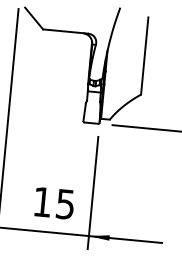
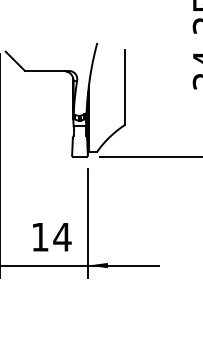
text: (65, 204) -> (62, 237), 15 -> 14

